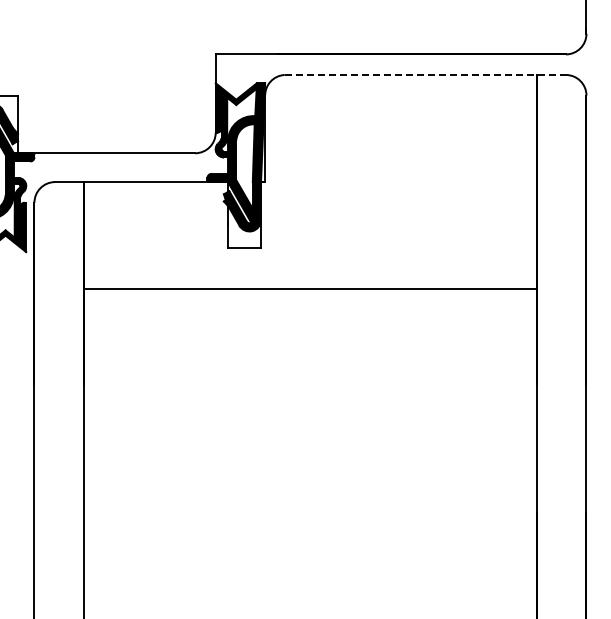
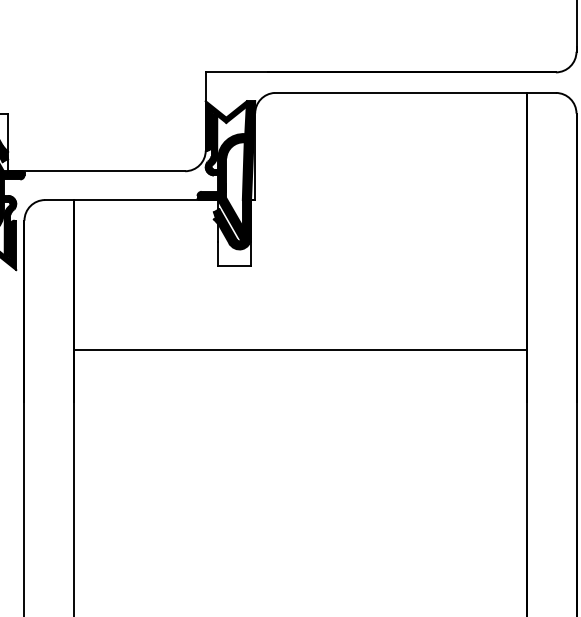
line: (425, 75) -> (415, 93), dashed -> solid
line: (310, 289) -> (300, 350), moved

